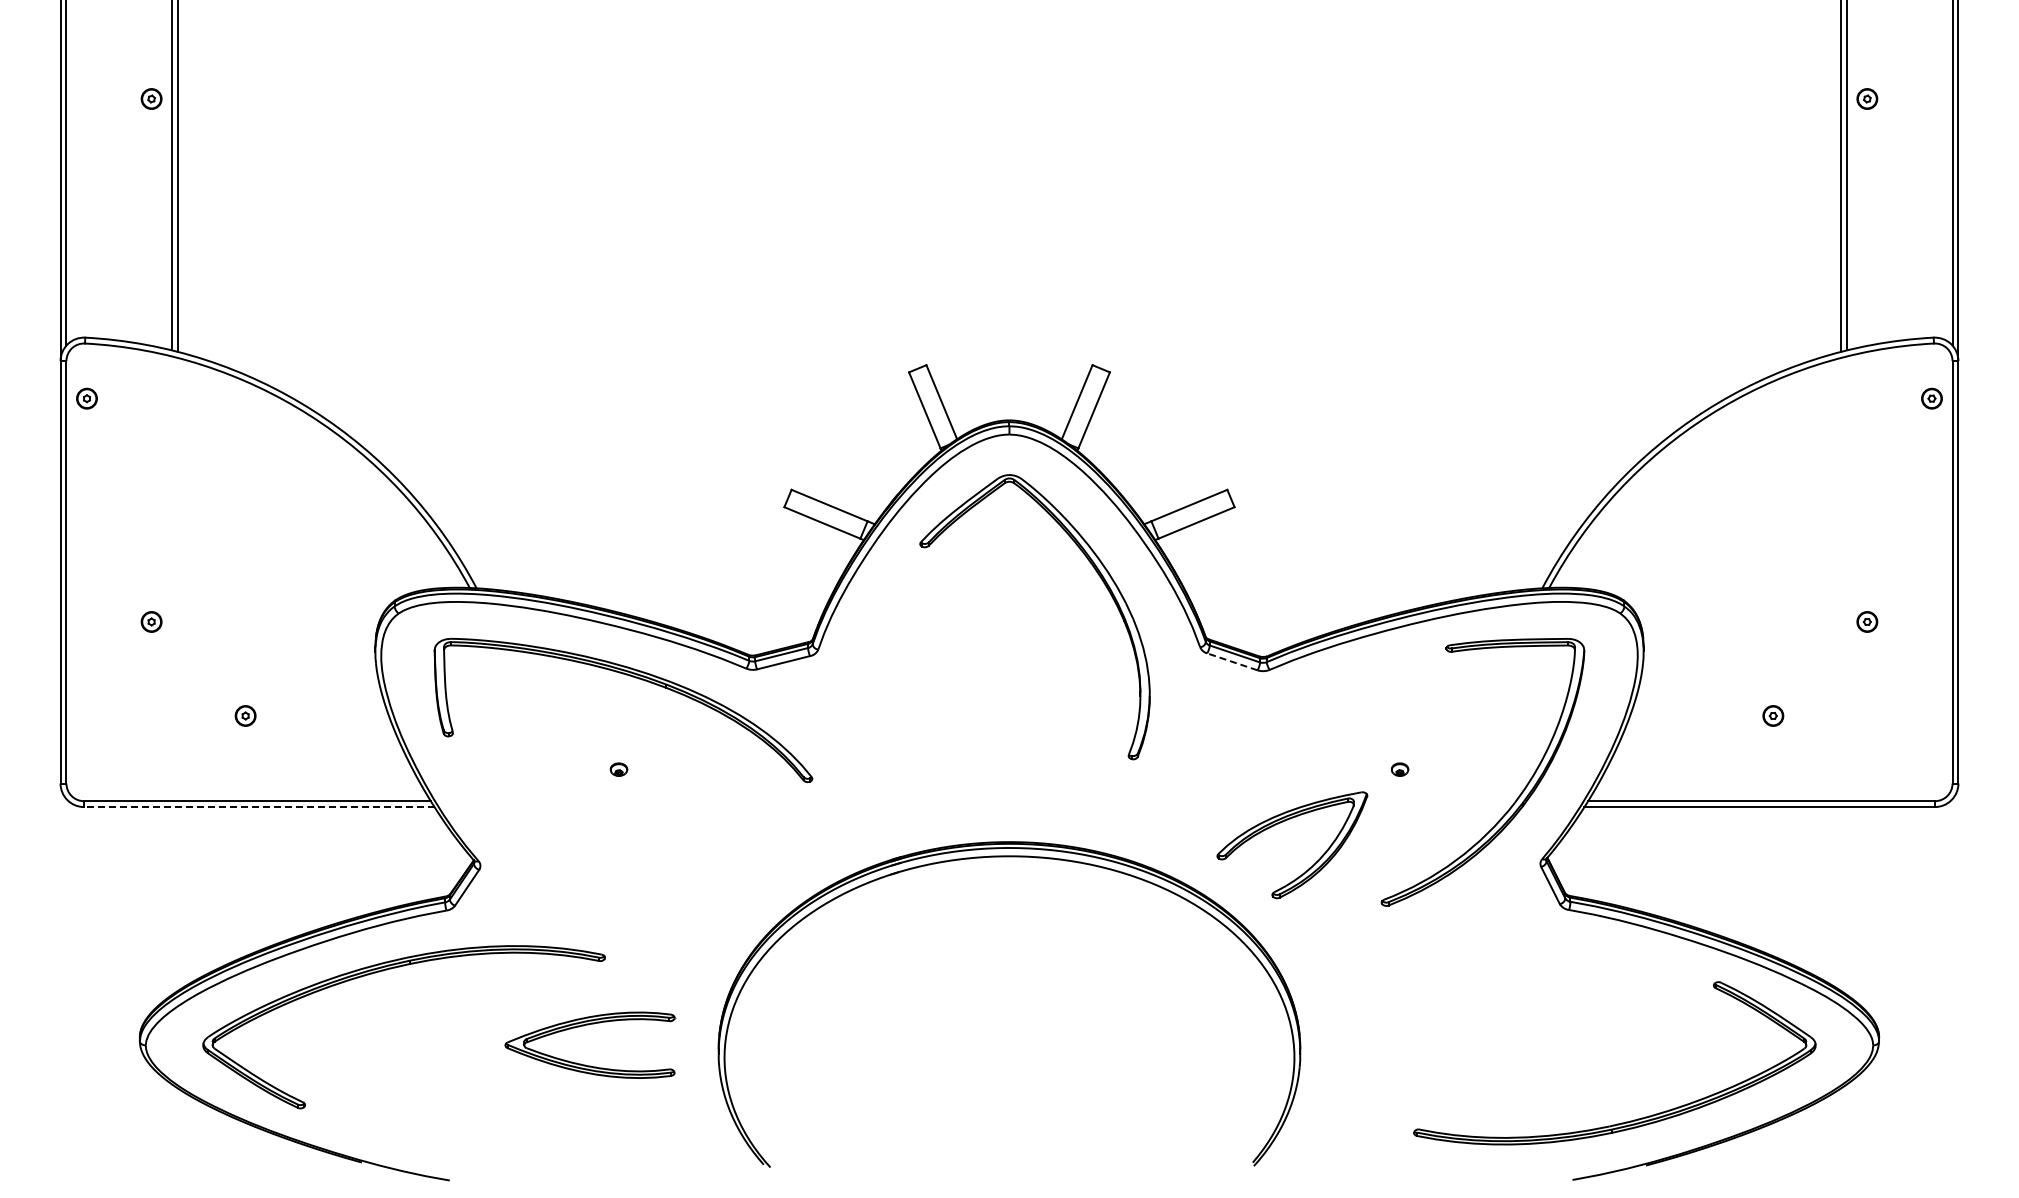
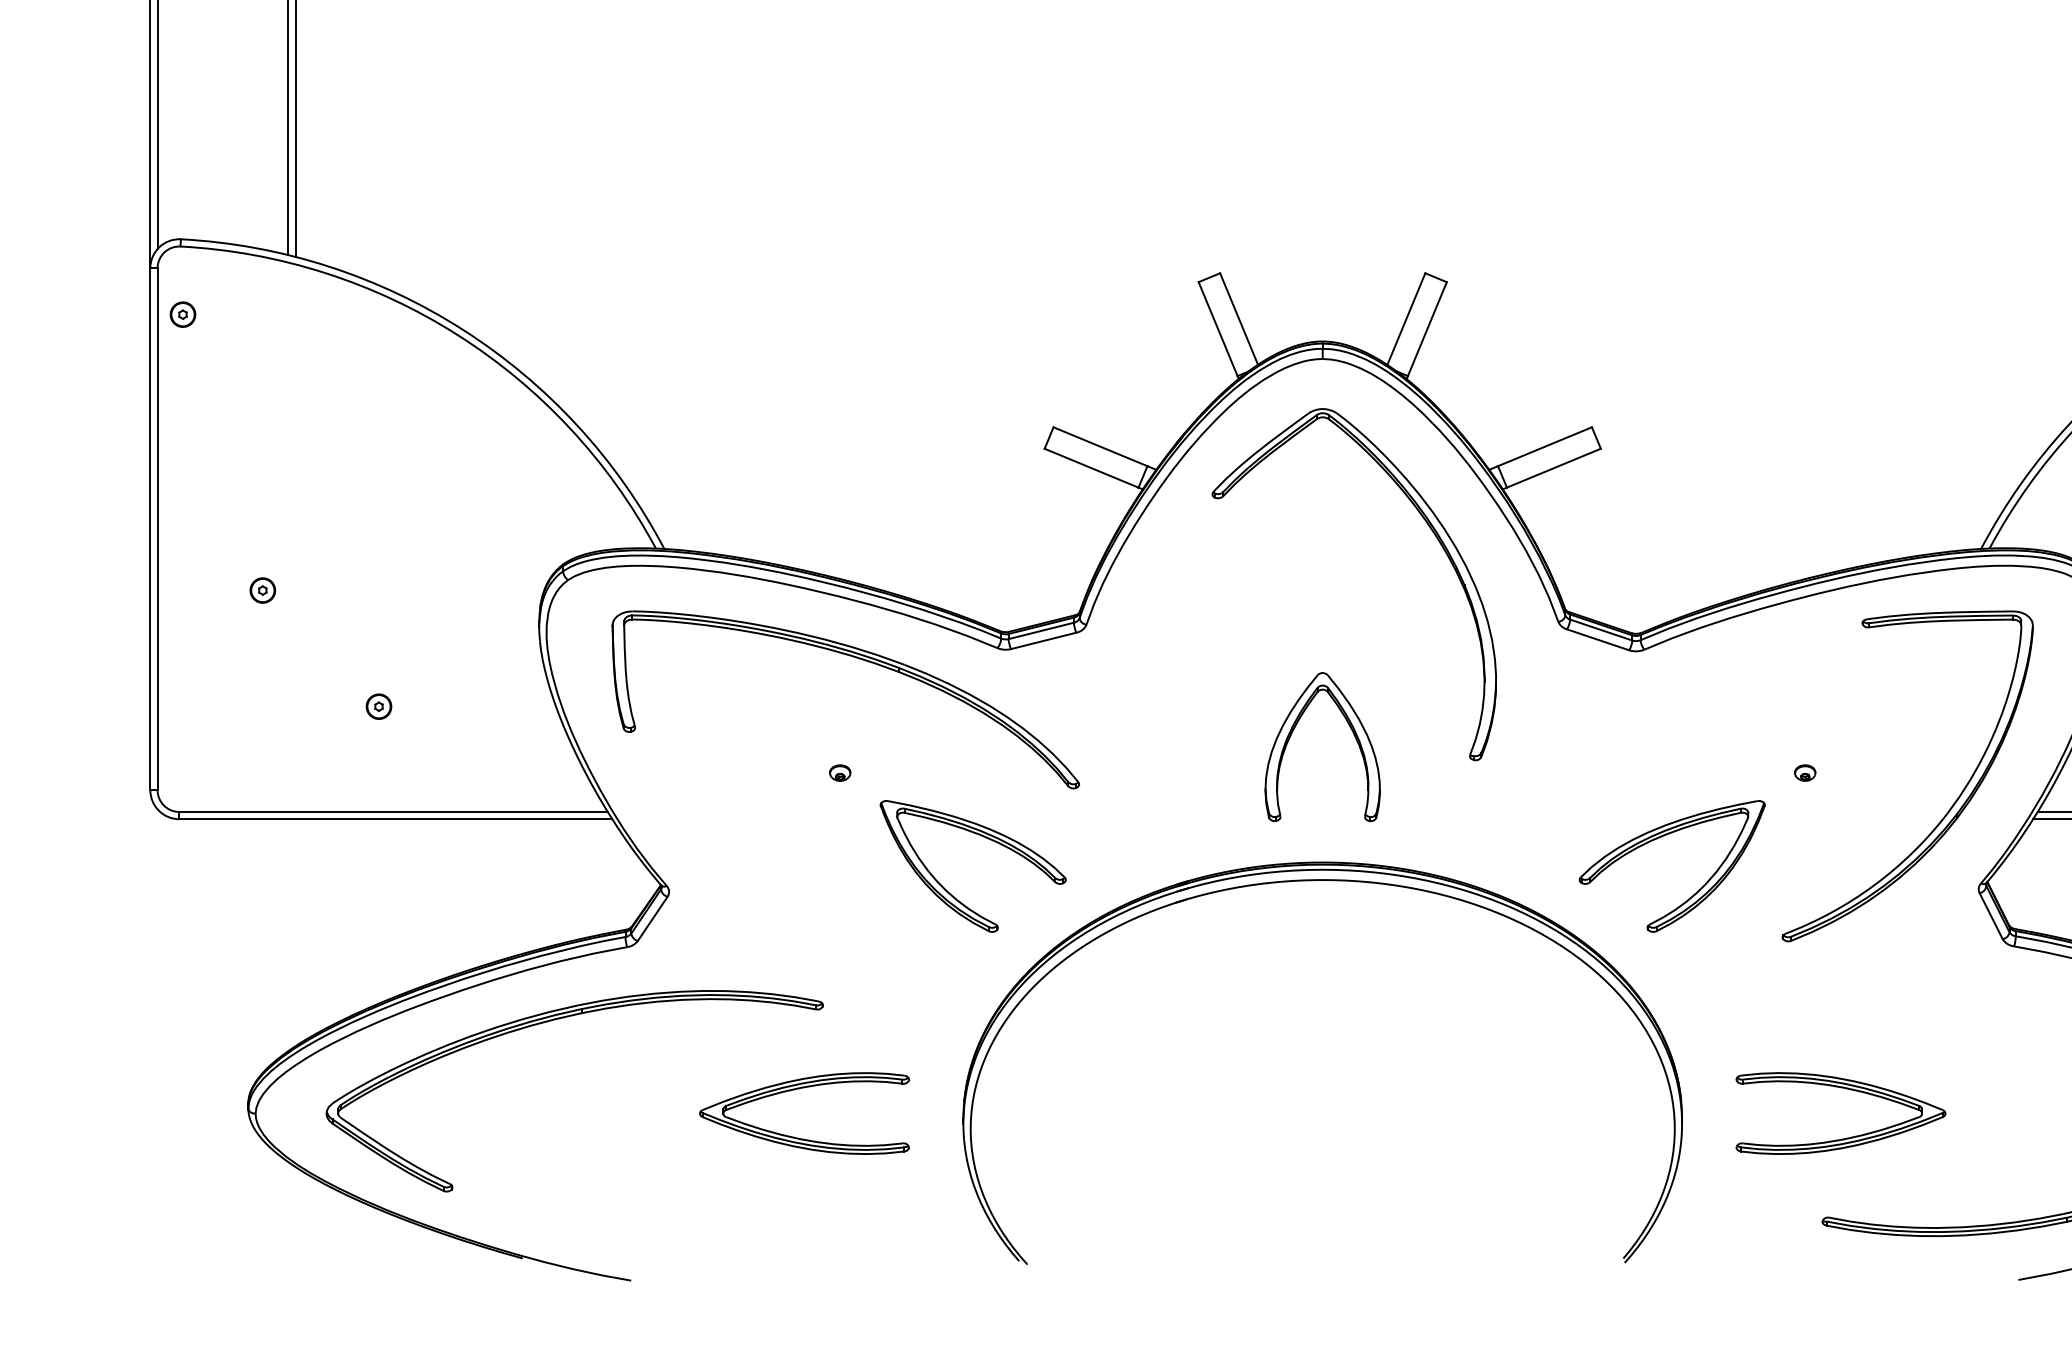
line: (1232, 661) -> (1598, 639), dashed -> solid
part: (985, 737) -> (1293, 733), added
line: (258, 807) -> (394, 819), dashed -> solid
part: (735, 822) -> (984, 838), added
part: (1430, 1025) -> (1842, 1089), added

